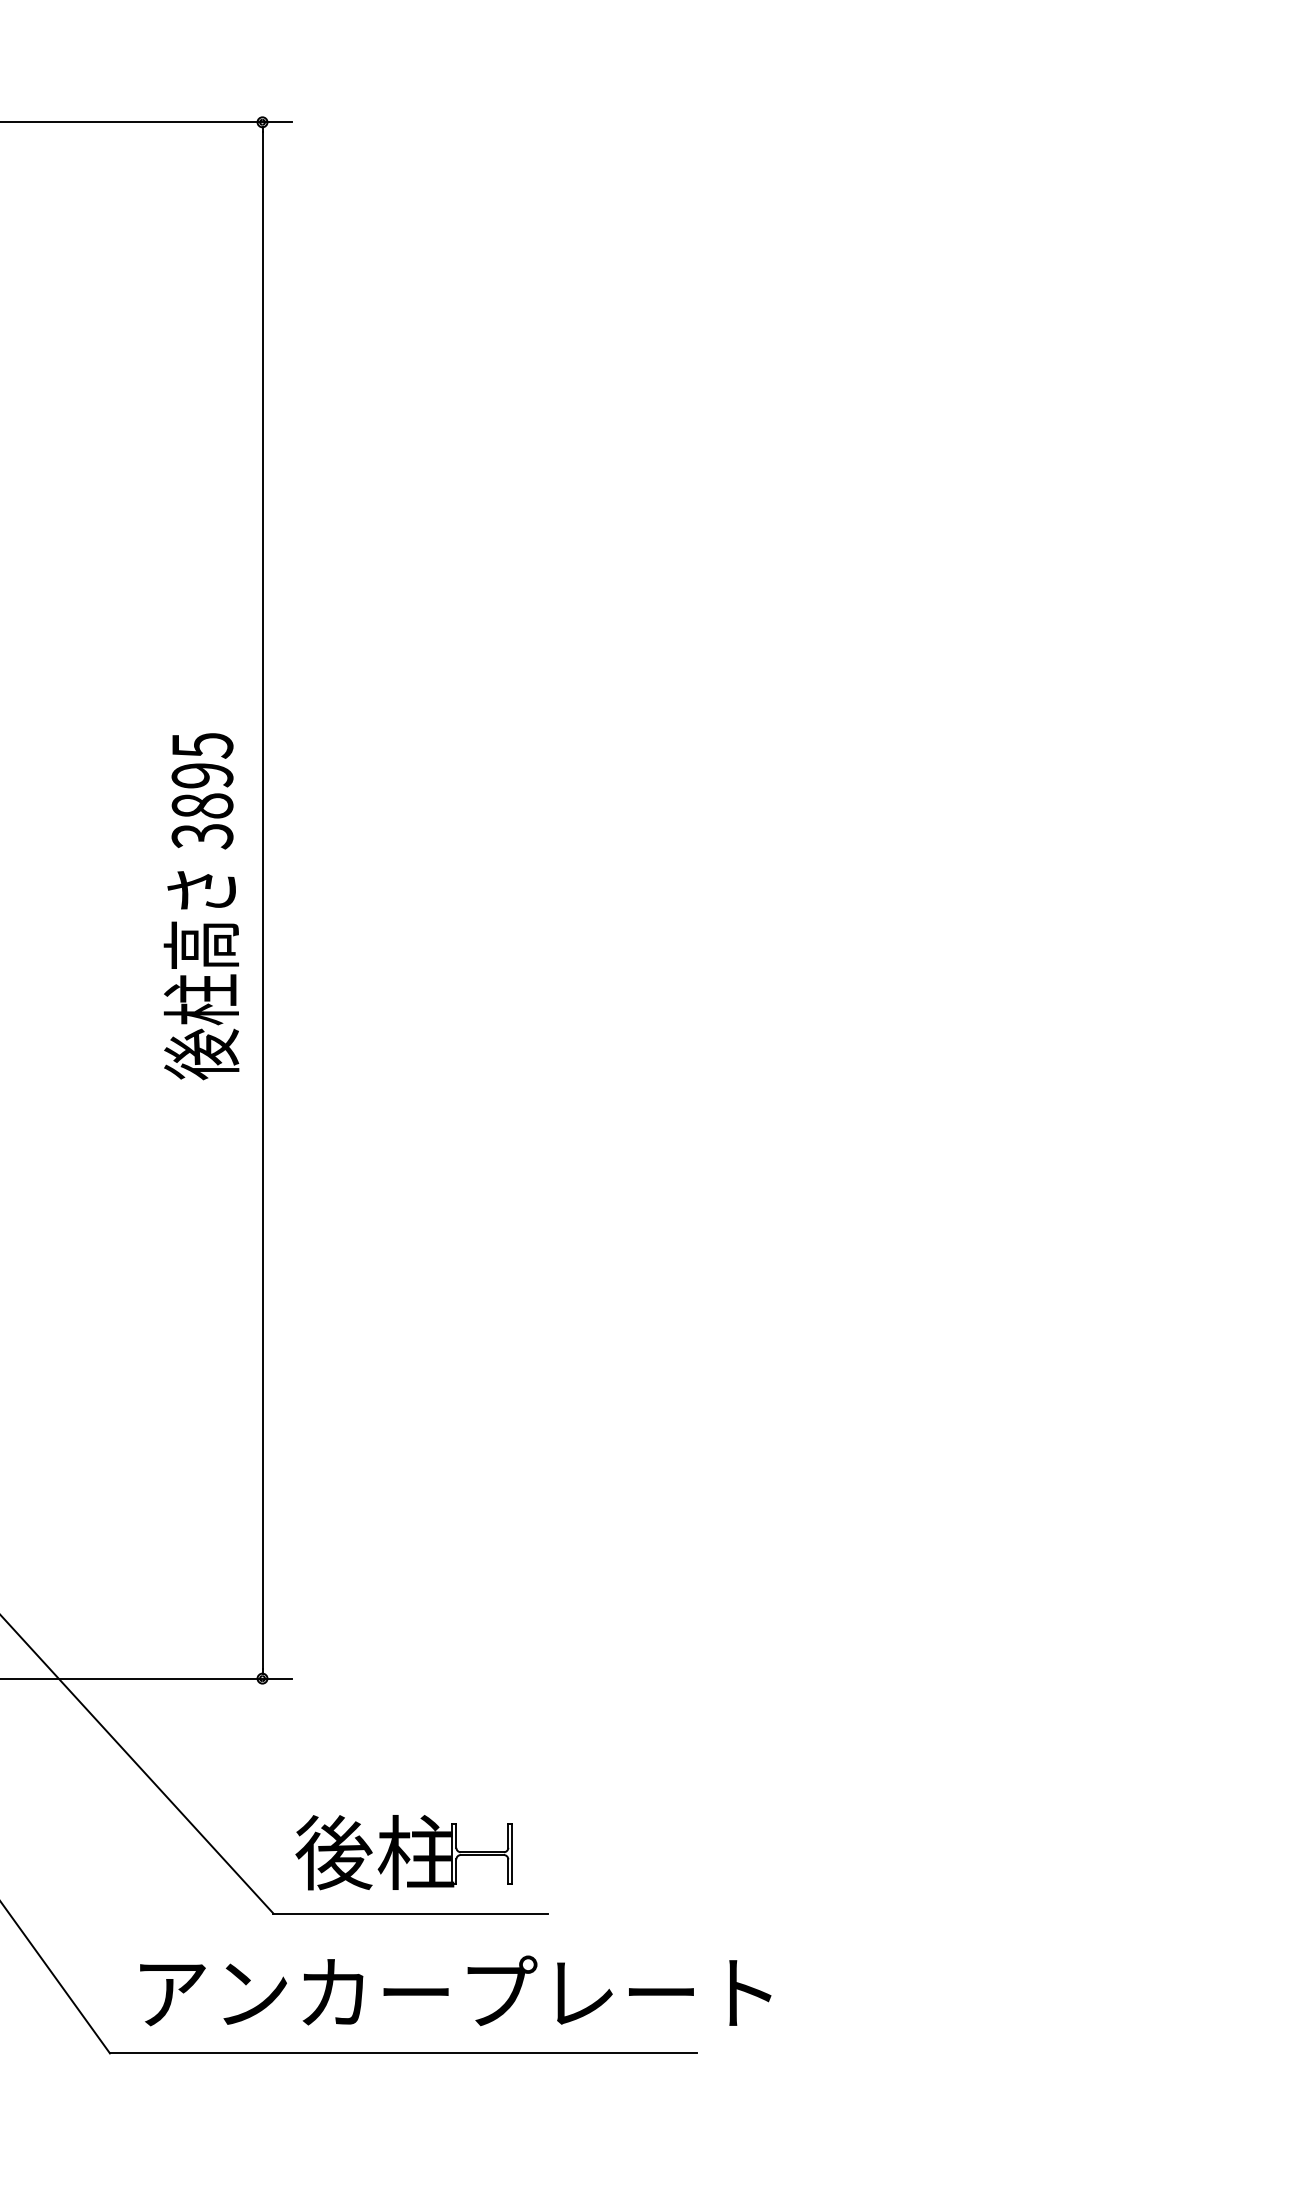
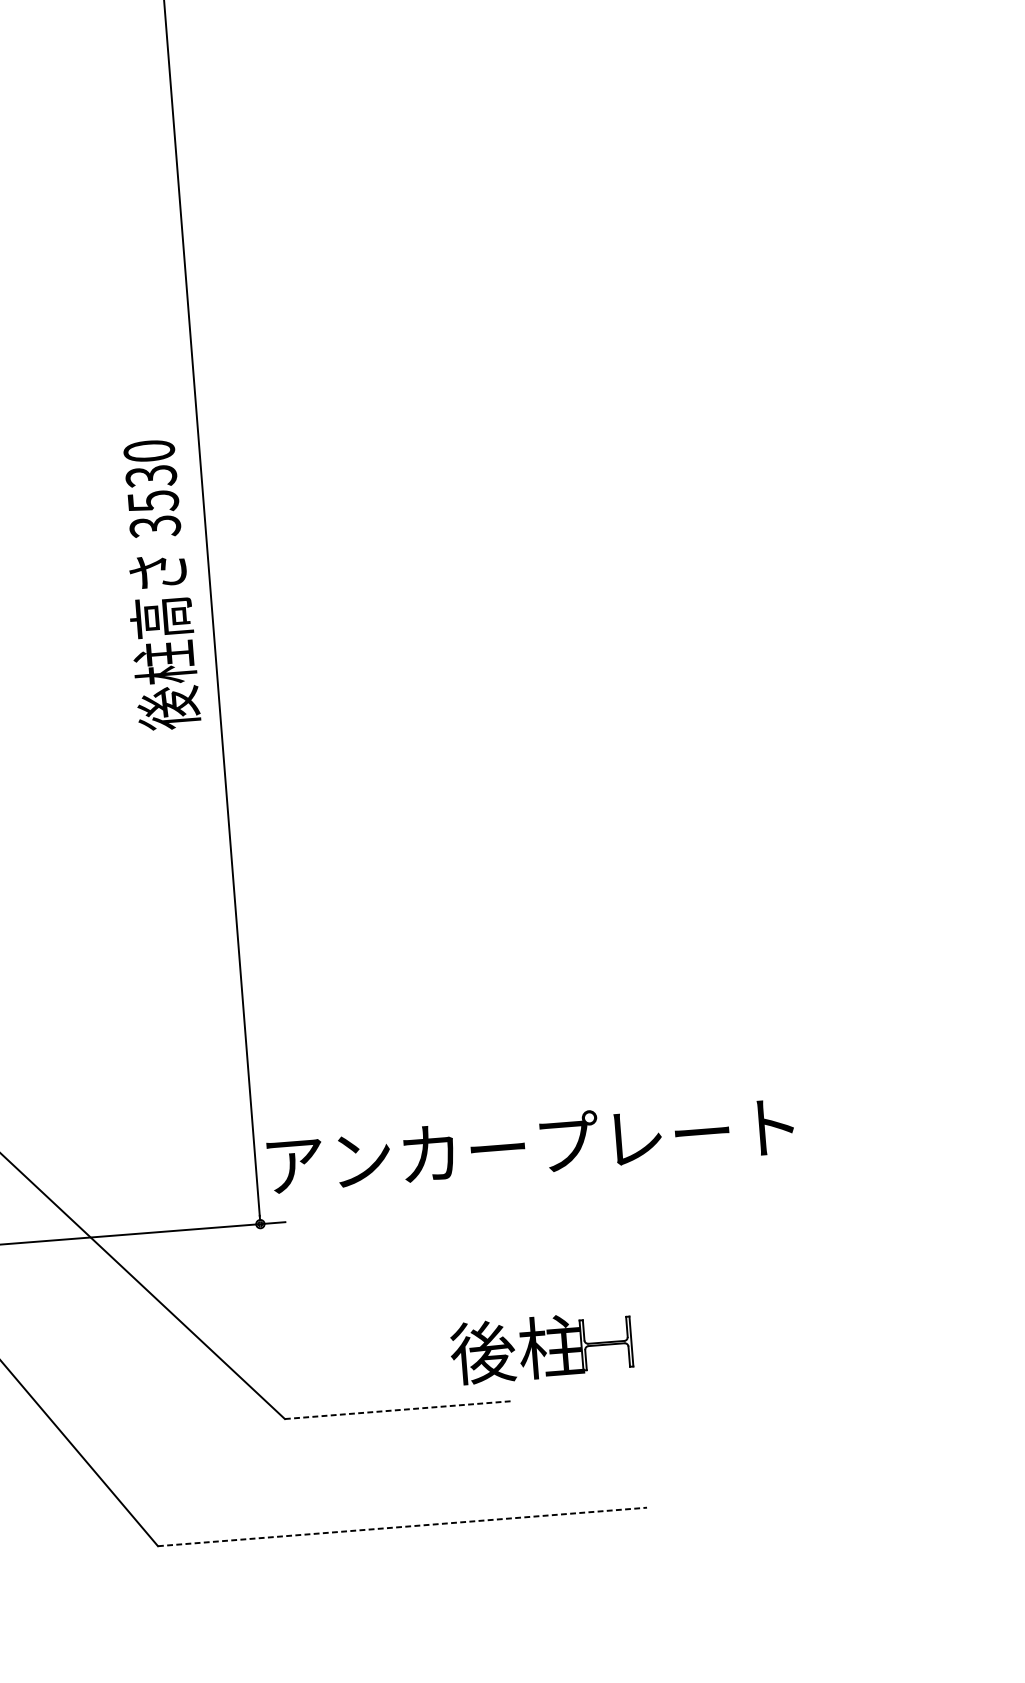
text: (202, 776) -> (151, 476), 3895 -> 3530
part: (403, 1852) -> (540, 1347), moved
line: (411, 1913) -> (399, 1409), solid -> dashed
text: (455, 1990) -> (530, 1144), moved
line: (403, 2053) -> (402, 1527), solid -> dashed

